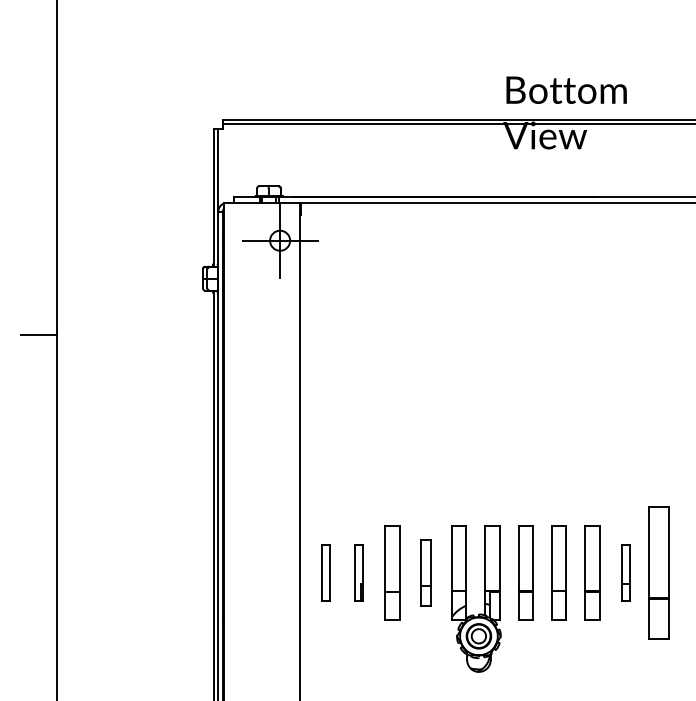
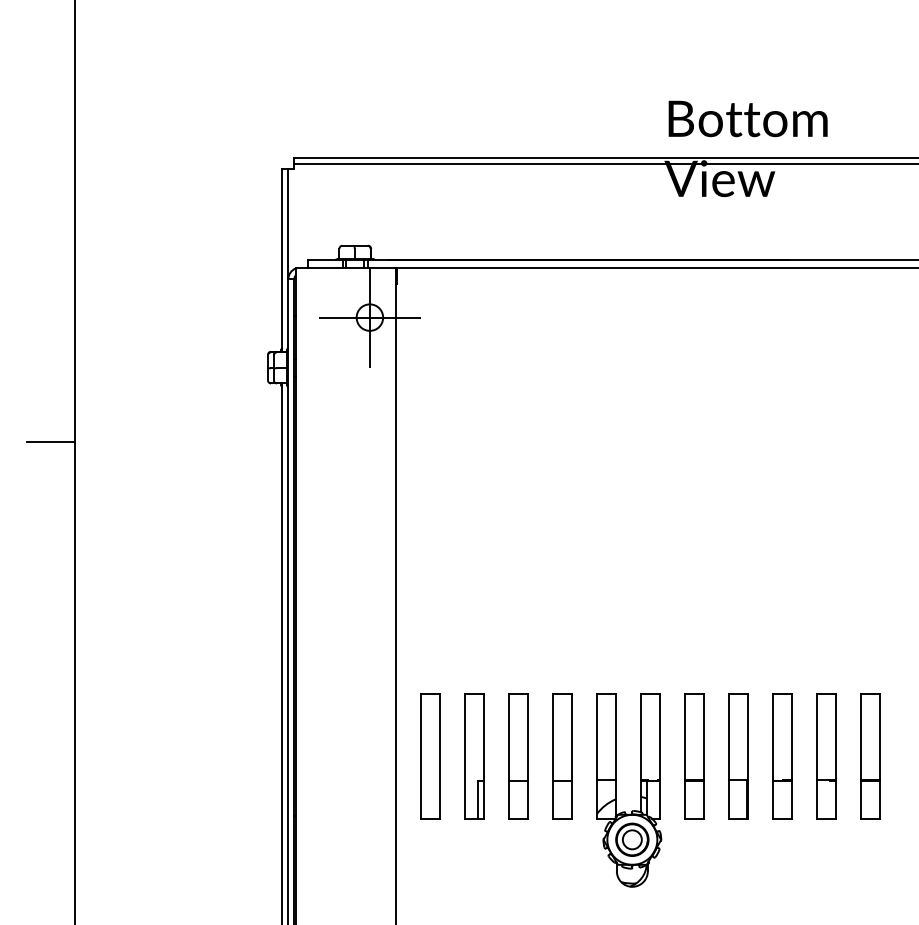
part: (325, 572) -> (429, 755), size x1.67
part: (358, 572) -> (473, 755), size x1.67
part: (425, 572) -> (561, 755), size x1.43
part: (625, 572) -> (825, 755), size x1.67
part: (658, 572) -> (869, 755), size x0.71

